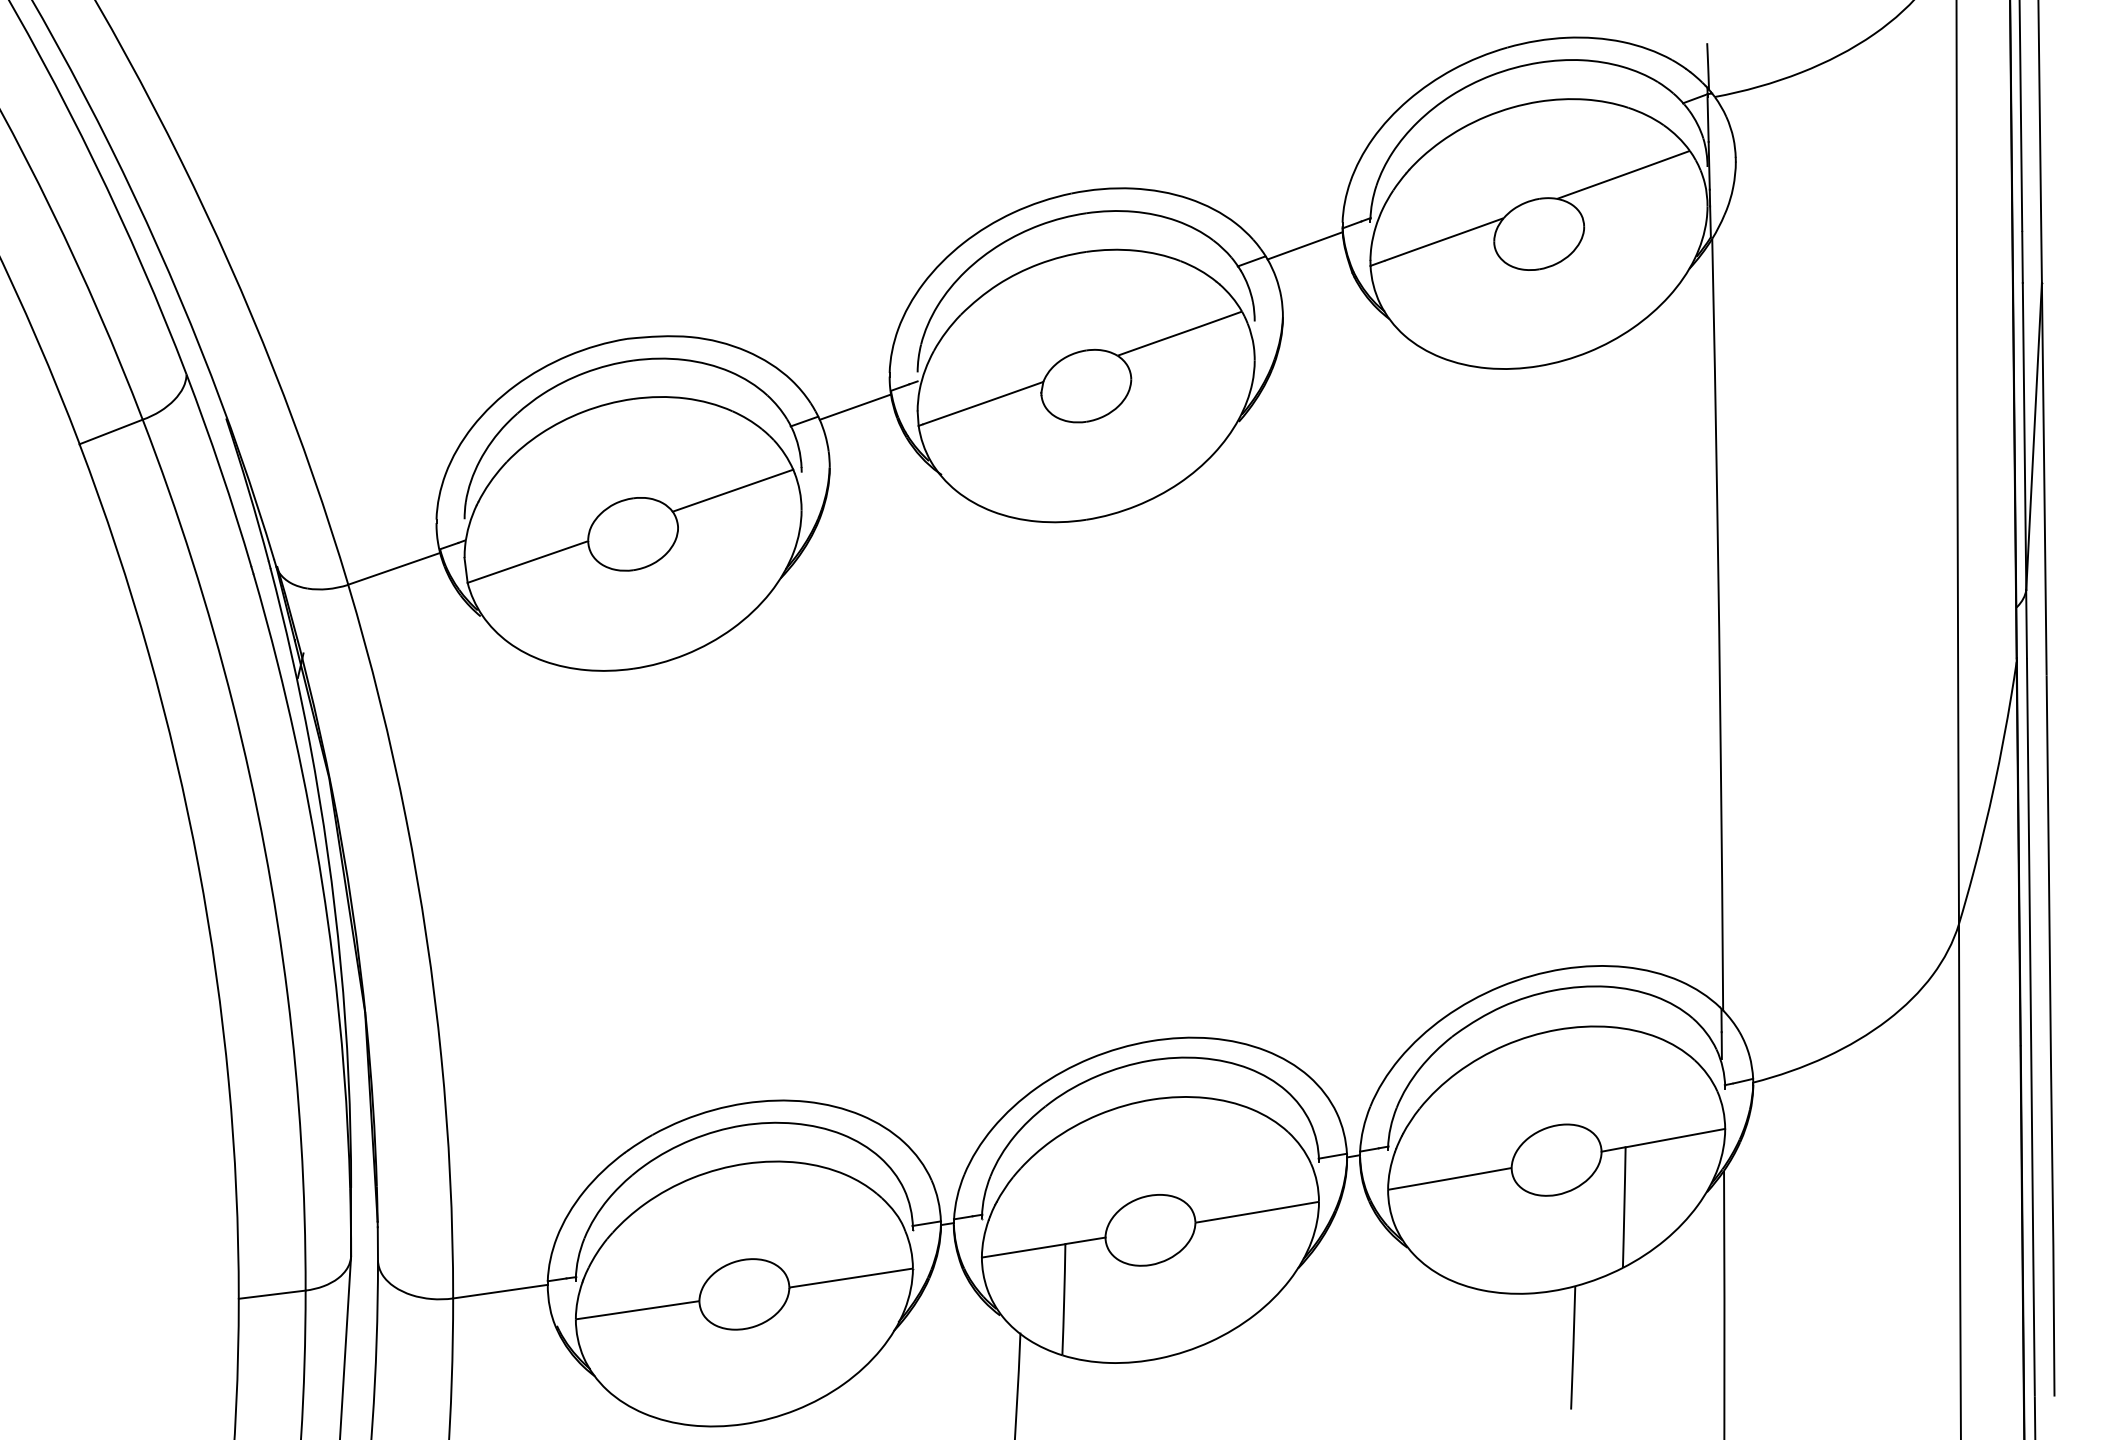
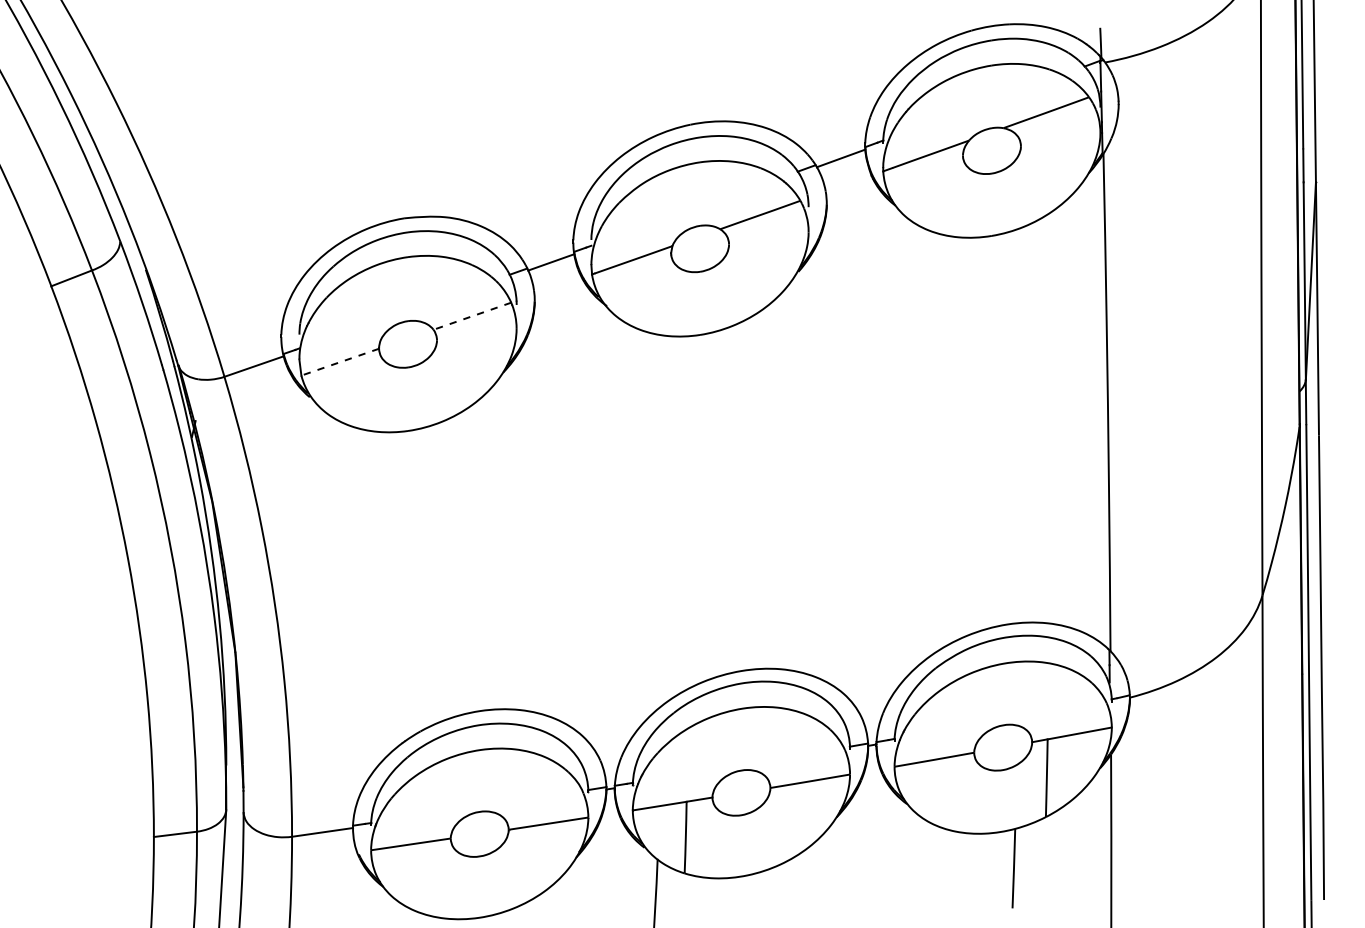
line: (731, 491) -> (471, 316), solid -> dashed
line: (526, 562) -> (339, 362), solid -> dashed

